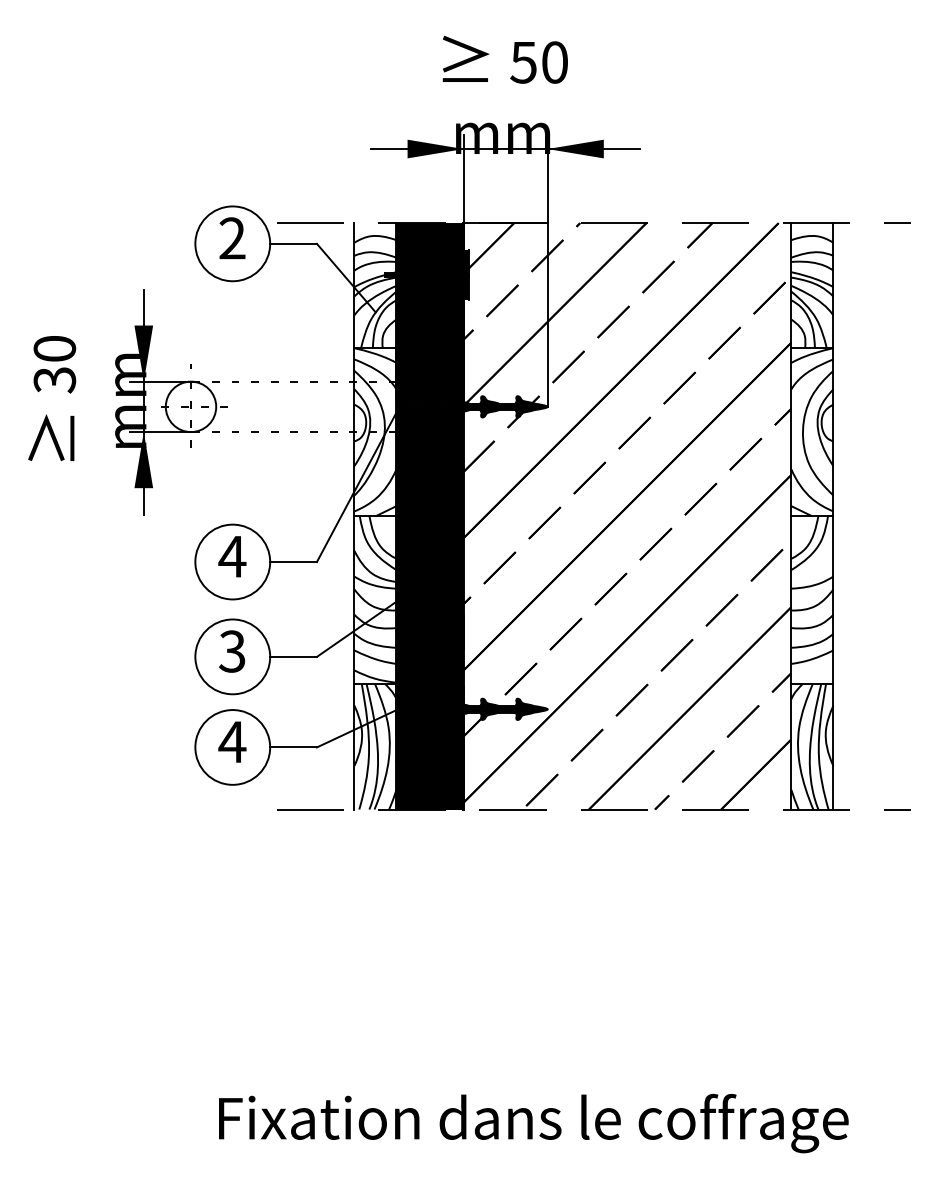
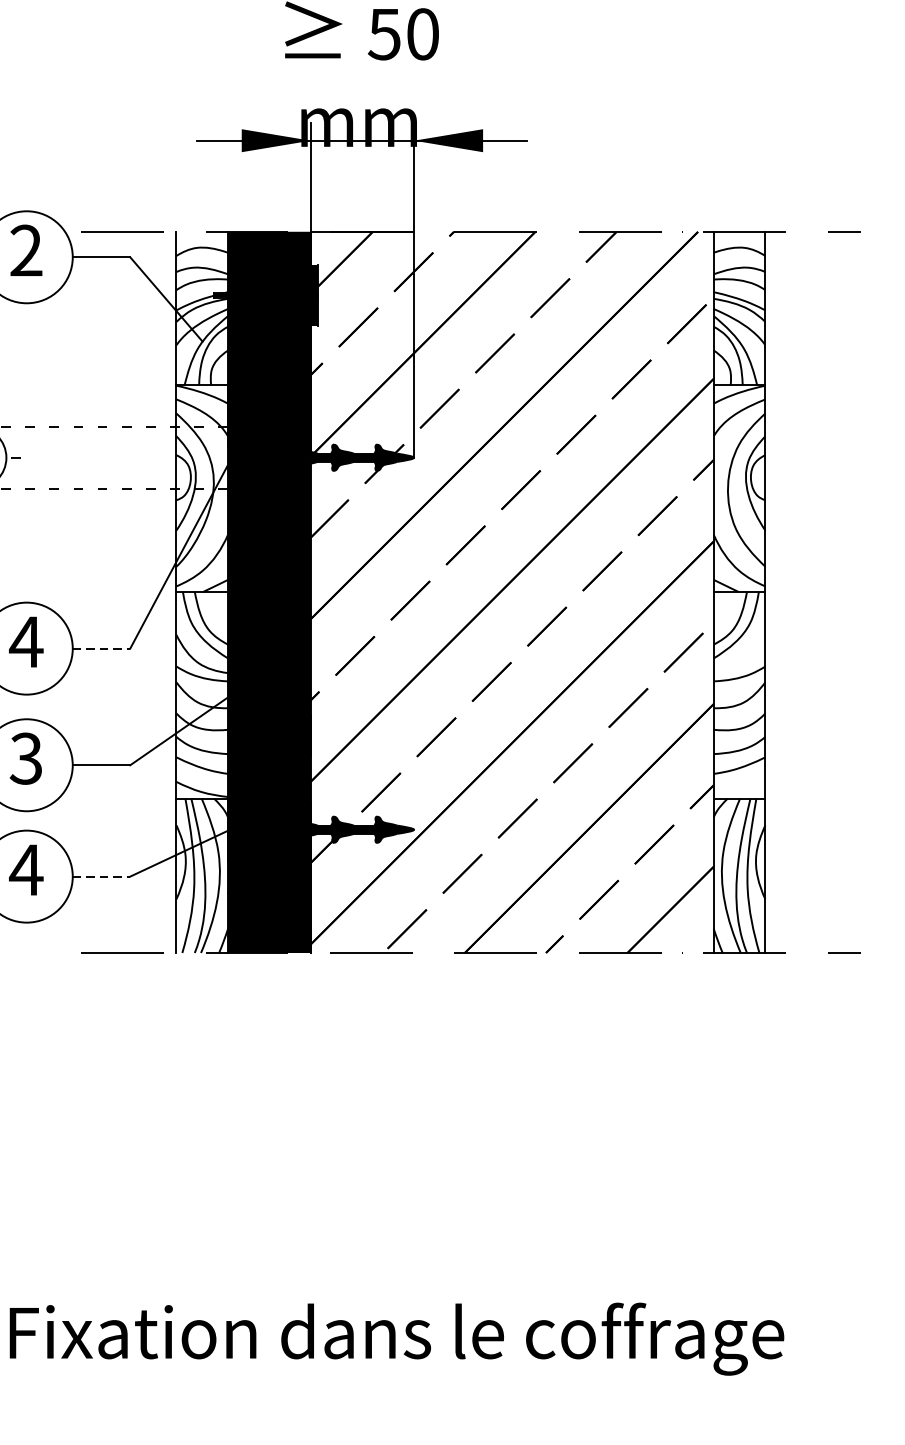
line: (294, 562) -> (102, 649), solid -> dashed
line: (294, 747) -> (102, 876), solid -> dashed

